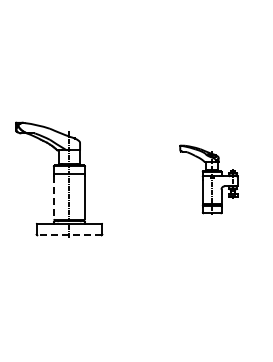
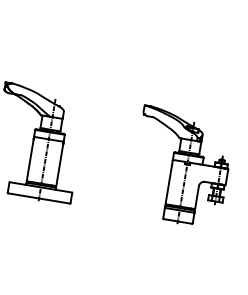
part: (208, 179) -> (181, 167), size x1.67
line: (54, 197) -> (30, 159), dashed -> solid
line: (68, 235) -> (38, 198), dashed -> solid

